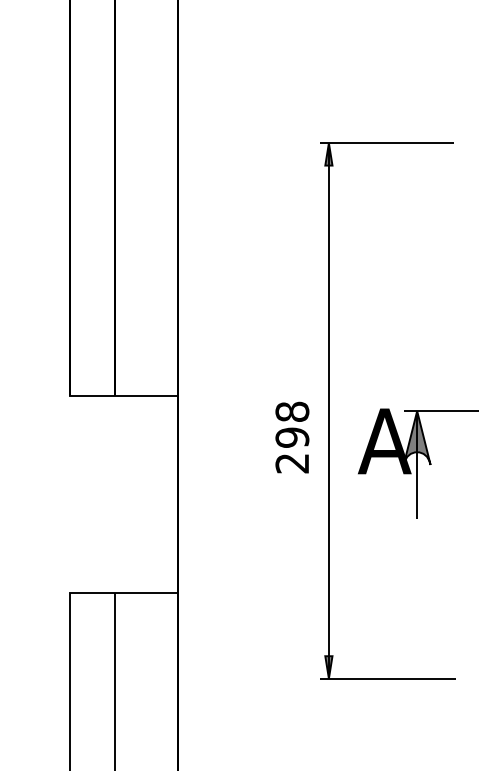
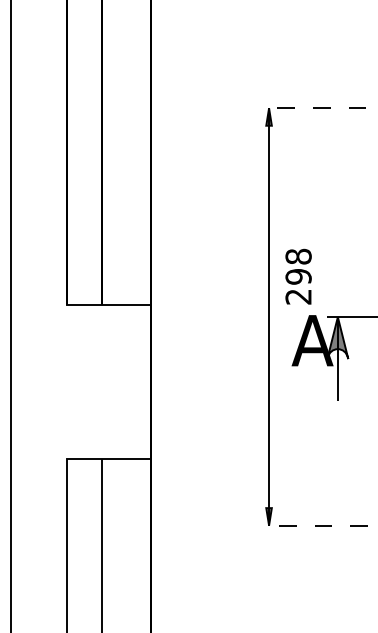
line: (385, 143) -> (313, 108), solid -> dashed
text: (292, 437) -> (298, 276), moved
line: (388, 678) -> (315, 525), solid -> dashed

